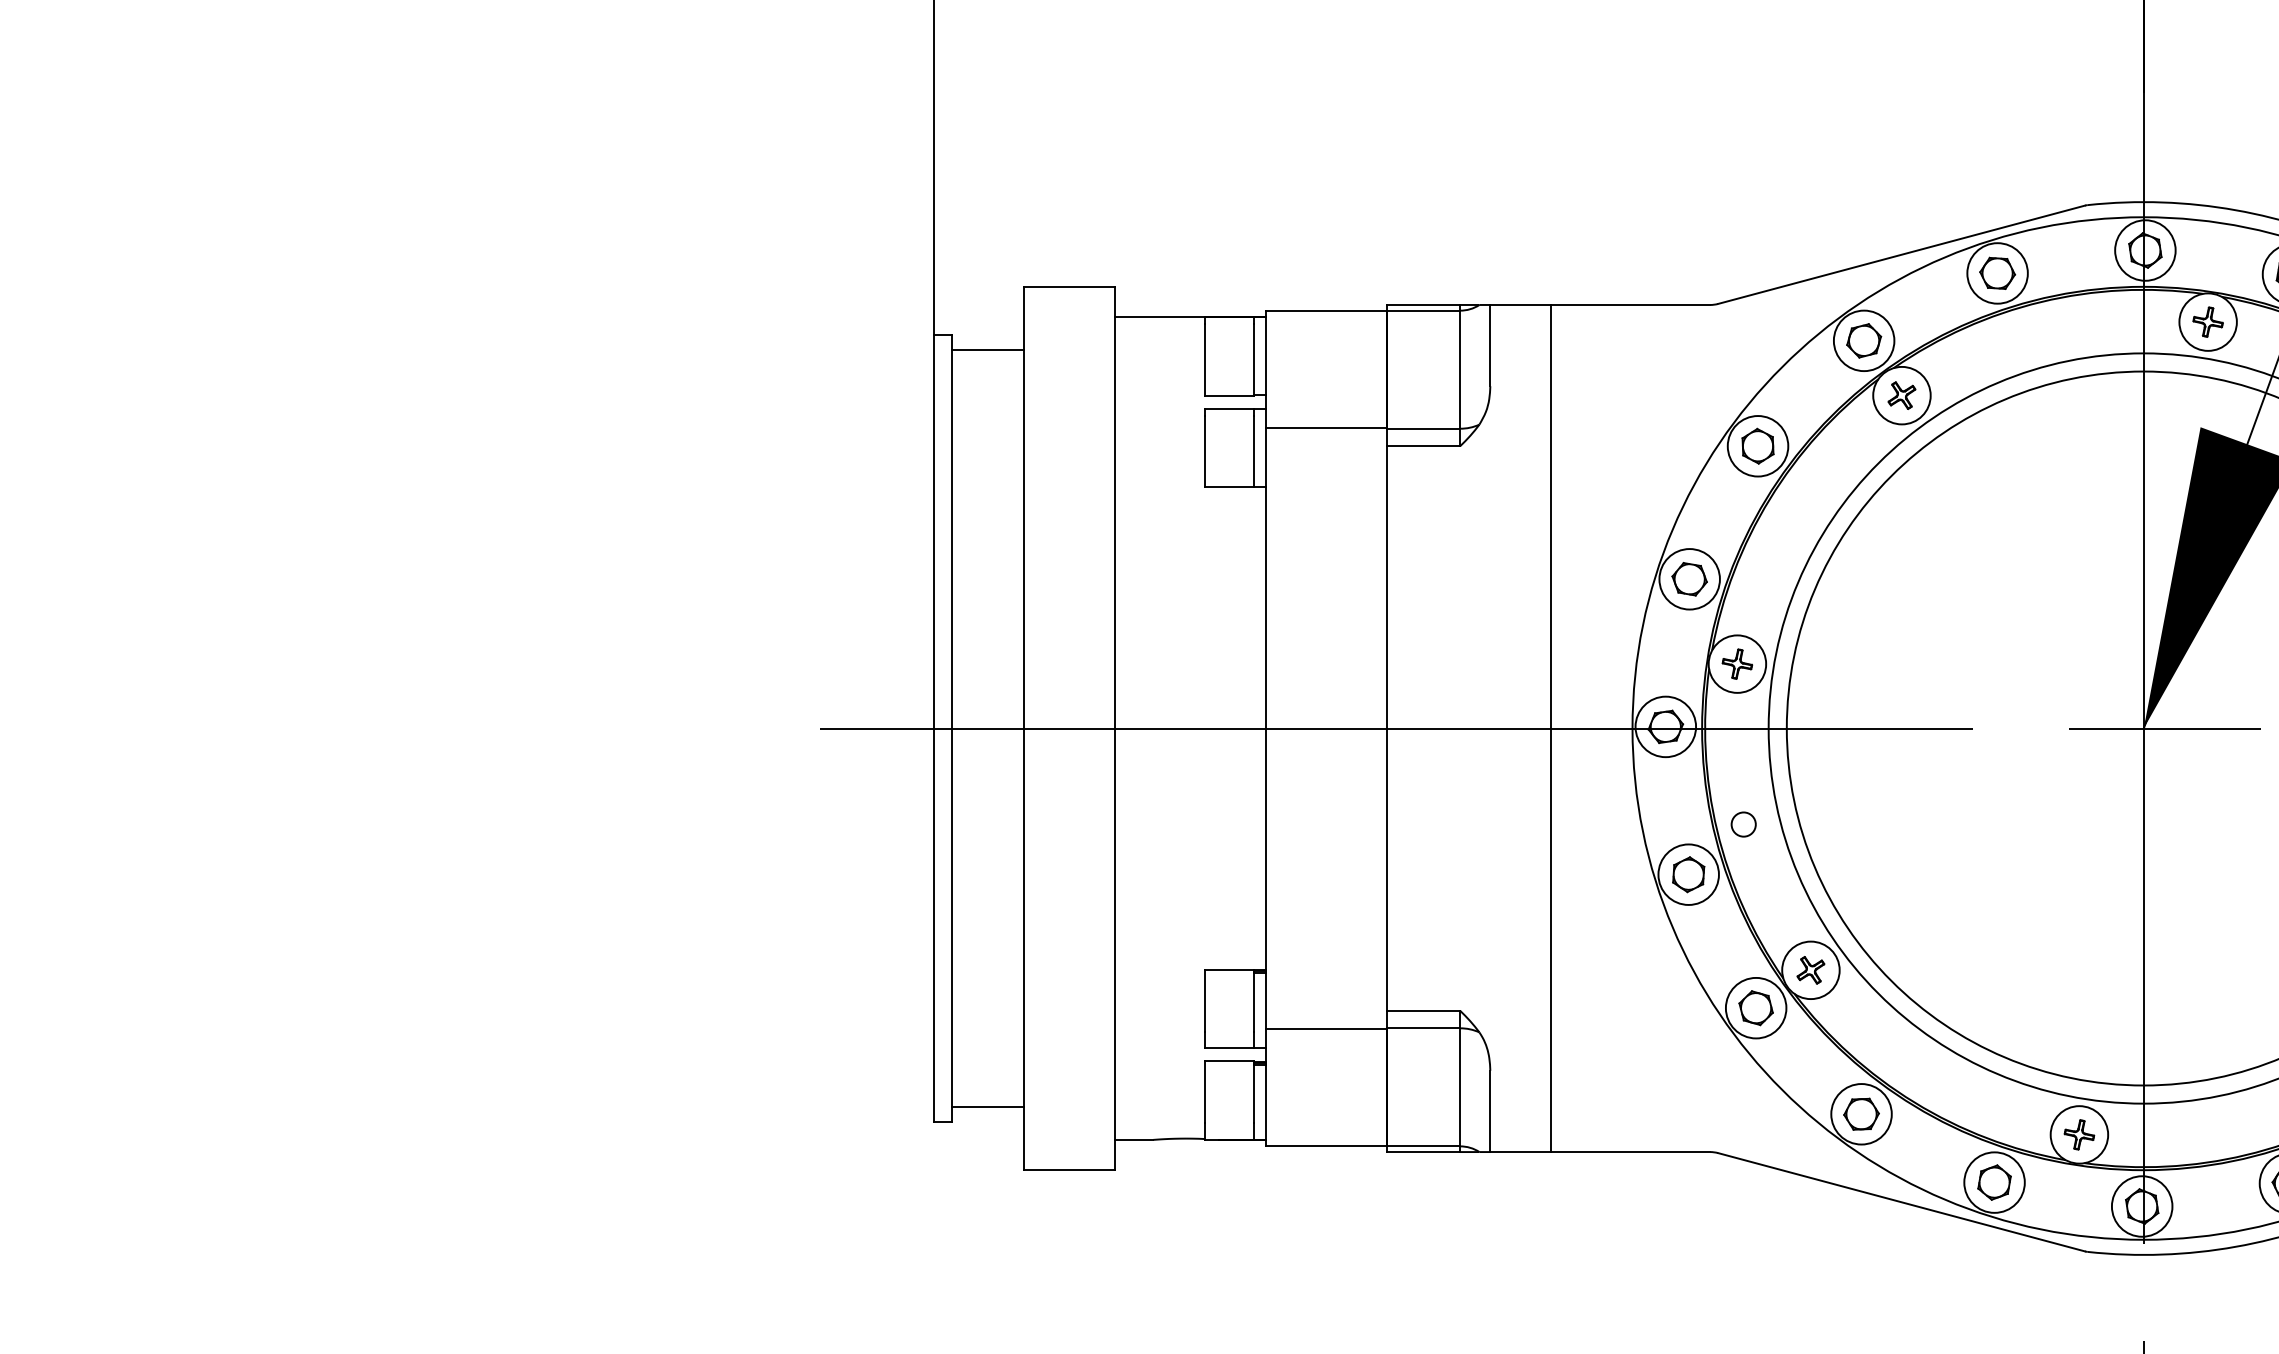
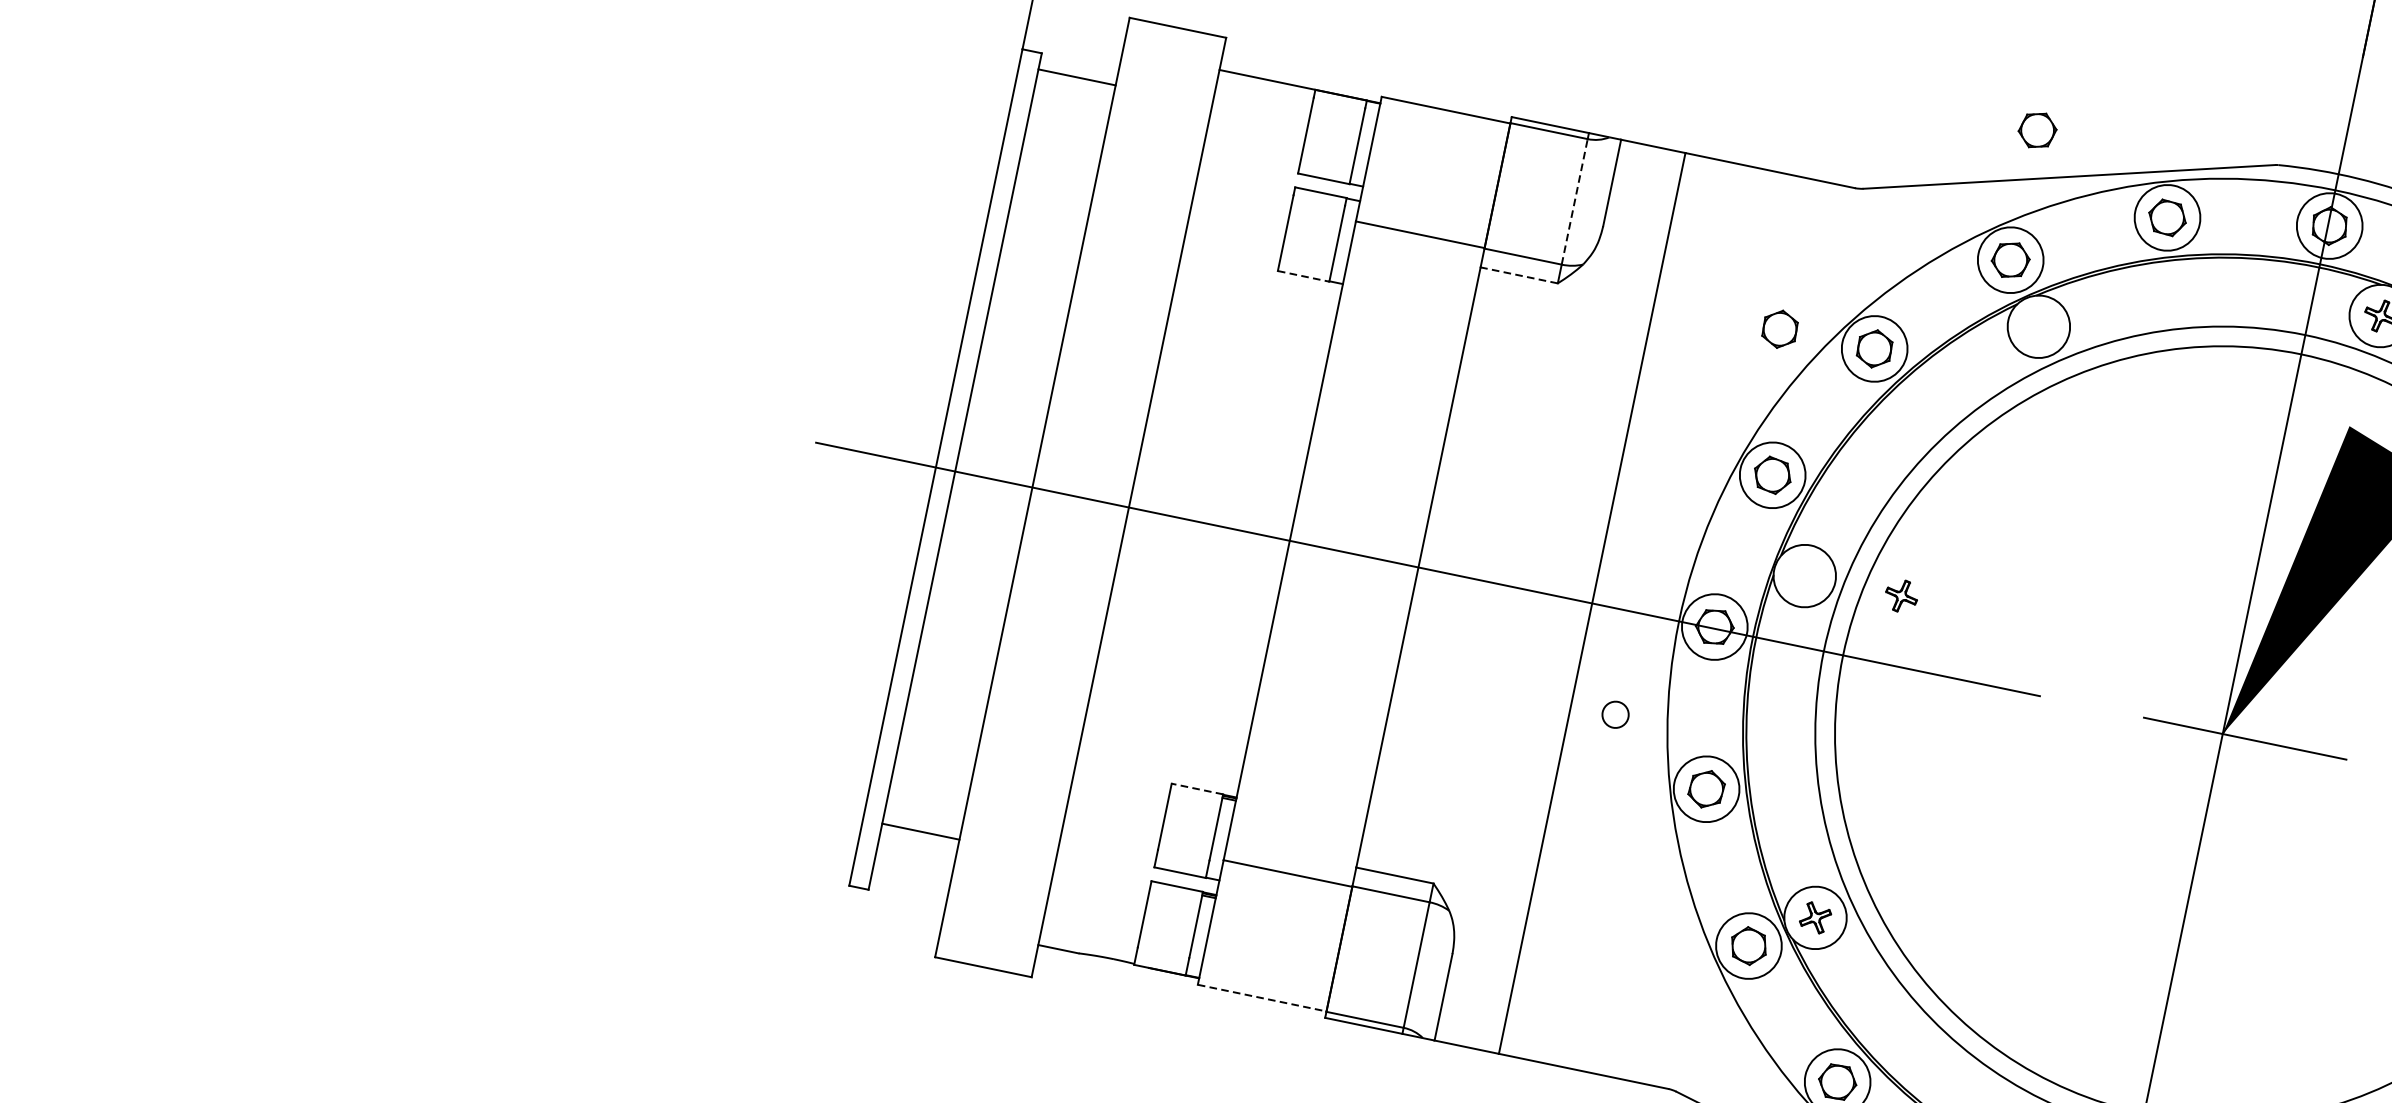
part: (1864, 218) -> (2038, 130), added
line: (1460, 369) -> (1575, 201), solid -> dashed
part: (1901, 395) -> (2038, 326), removed
part: (1668, 445) -> (1779, 328), added
line: (1423, 446) -> (1518, 275), solid -> dashed
line: (1230, 487) -> (1304, 276), solid -> dashed
part: (1737, 663) -> (1901, 595), moved
circle: (1743, 824) -> (1615, 714), moved
line: (1229, 969) -> (1197, 788), solid -> dashed
line: (987, 1106) -> (920, 831), moved
line: (1326, 1146) -> (1261, 998), solid -> dashed

